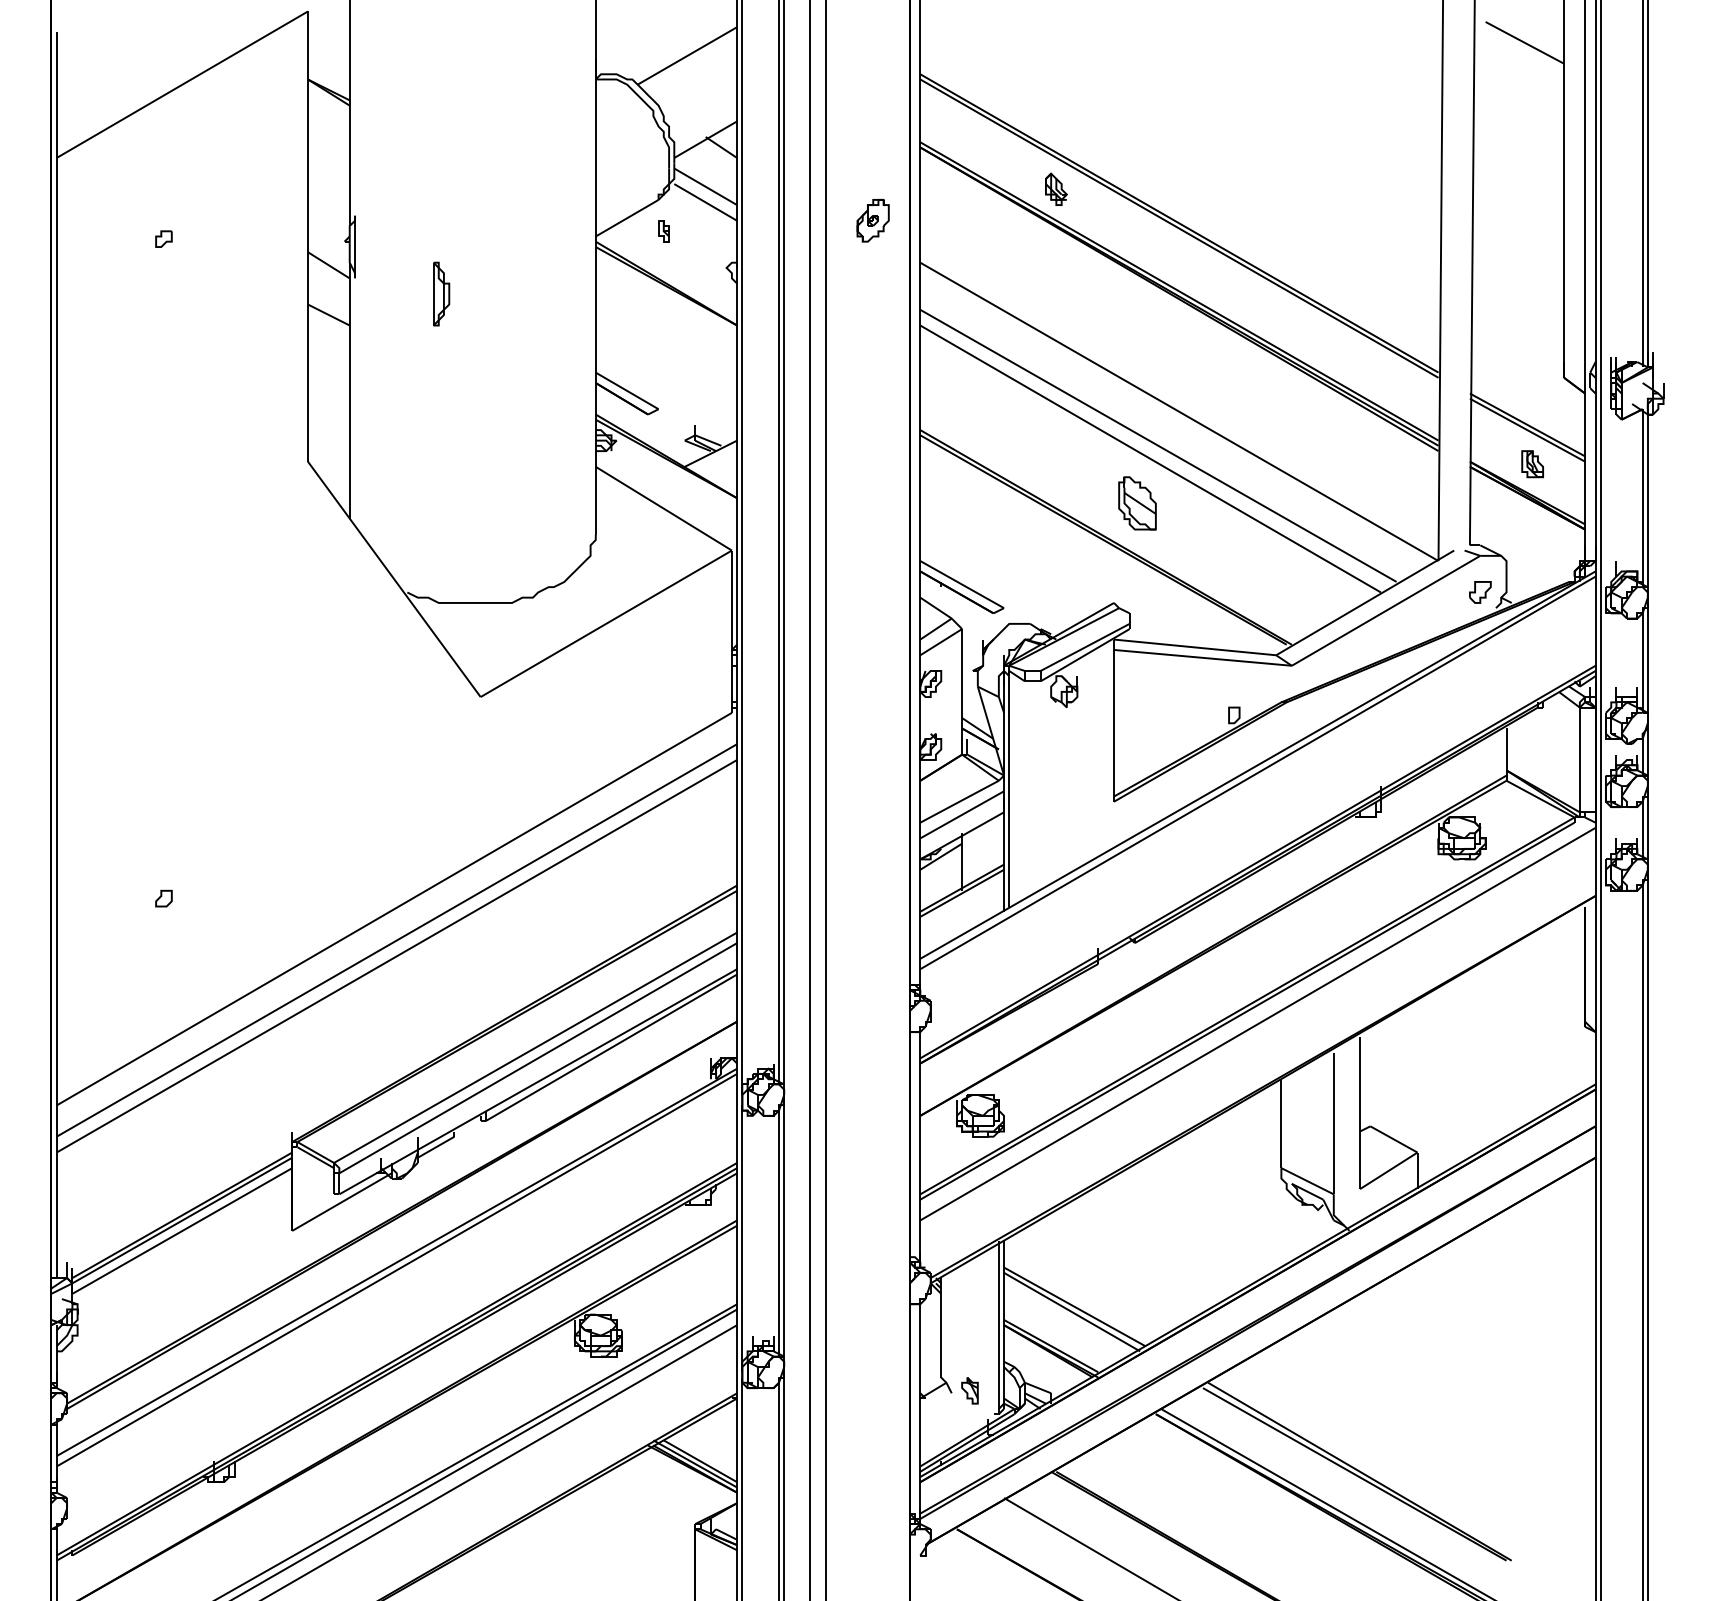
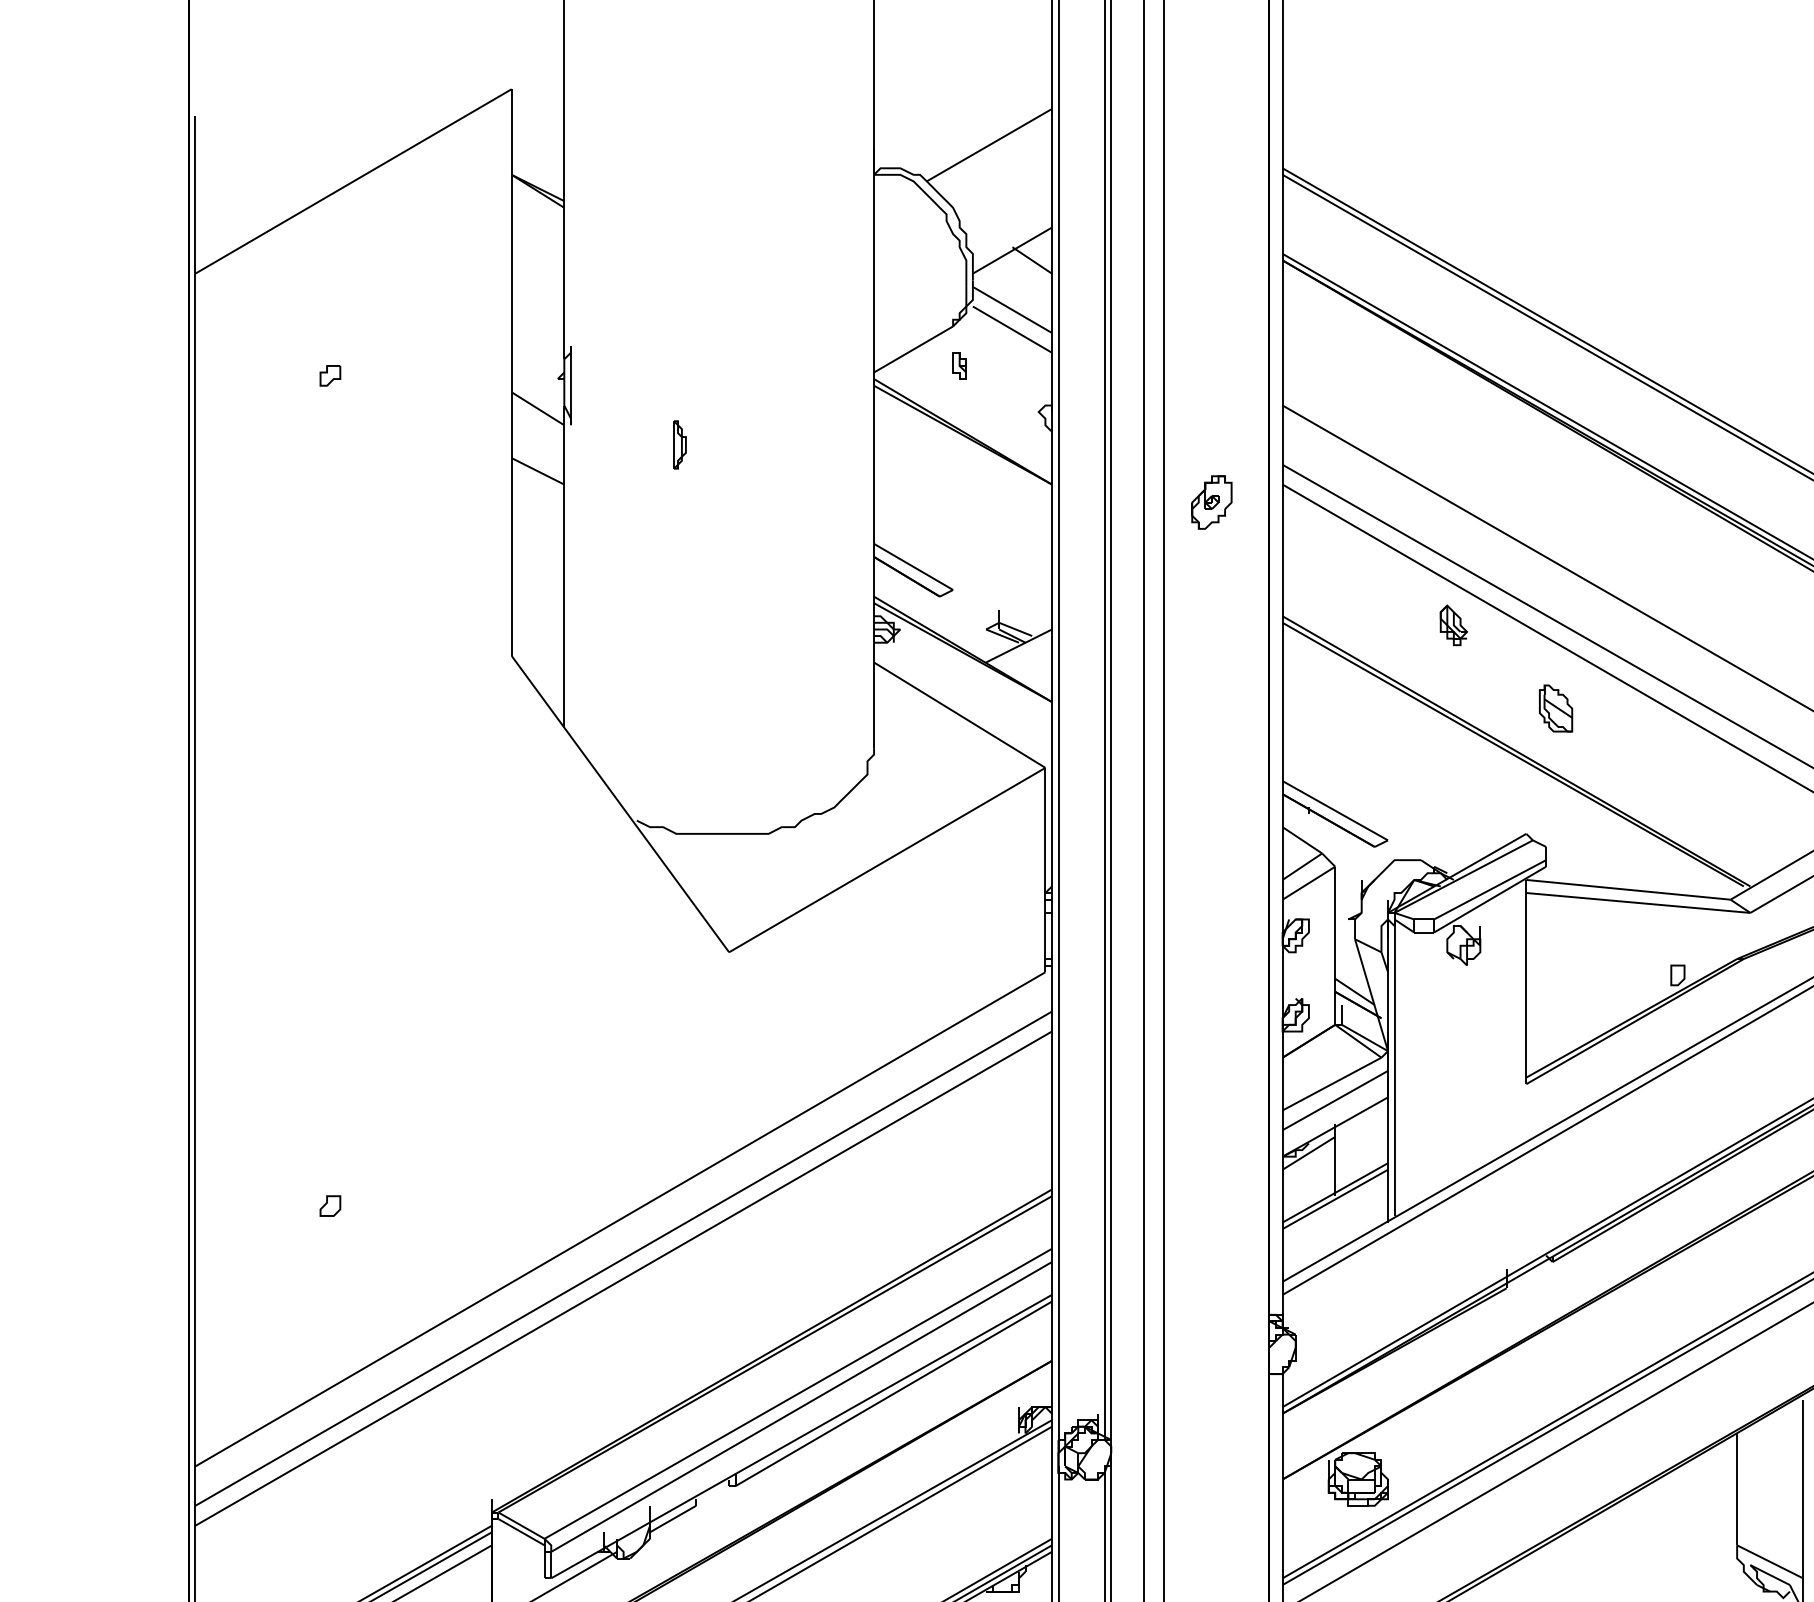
part: (1056, 188) -> (1454, 624), moved
part: (872, 220) -> (1211, 502), moved
part: (441, 293) -> (679, 444), size x0.6
part: (1137, 503) -> (1556, 708), size x0.7

